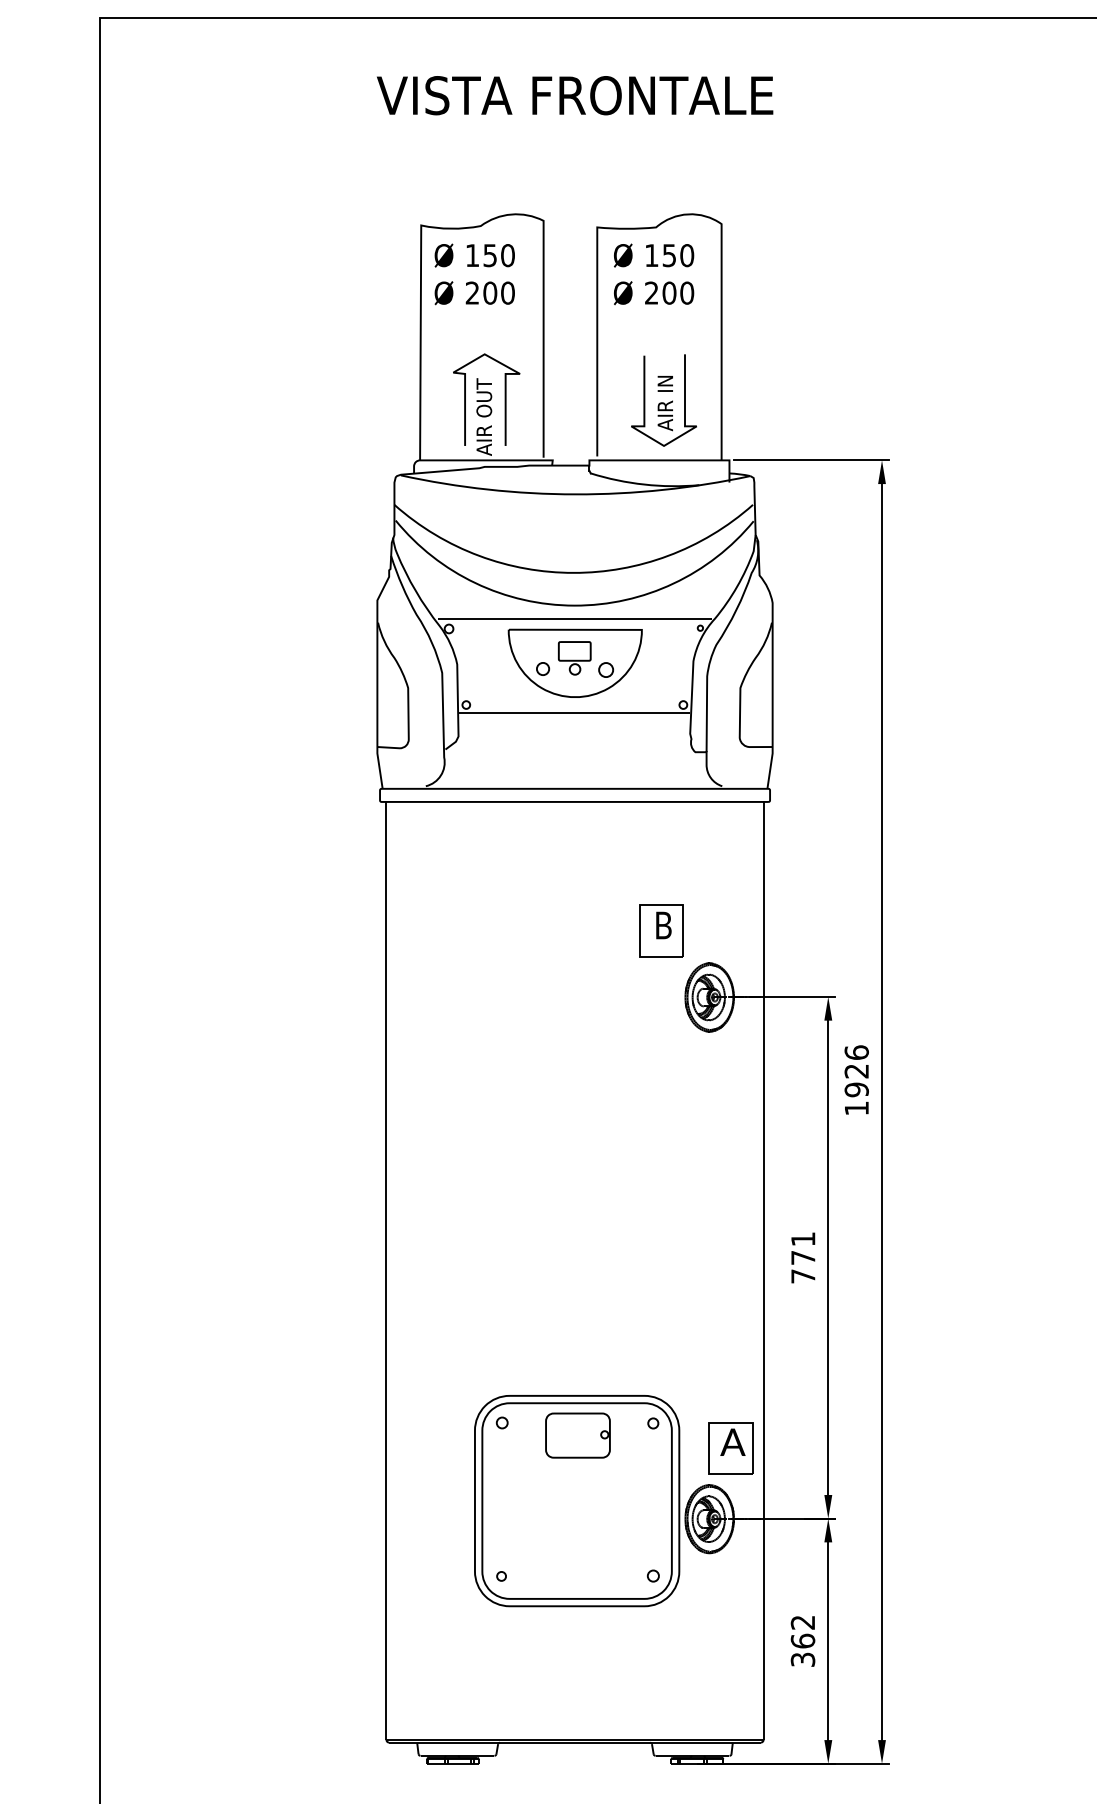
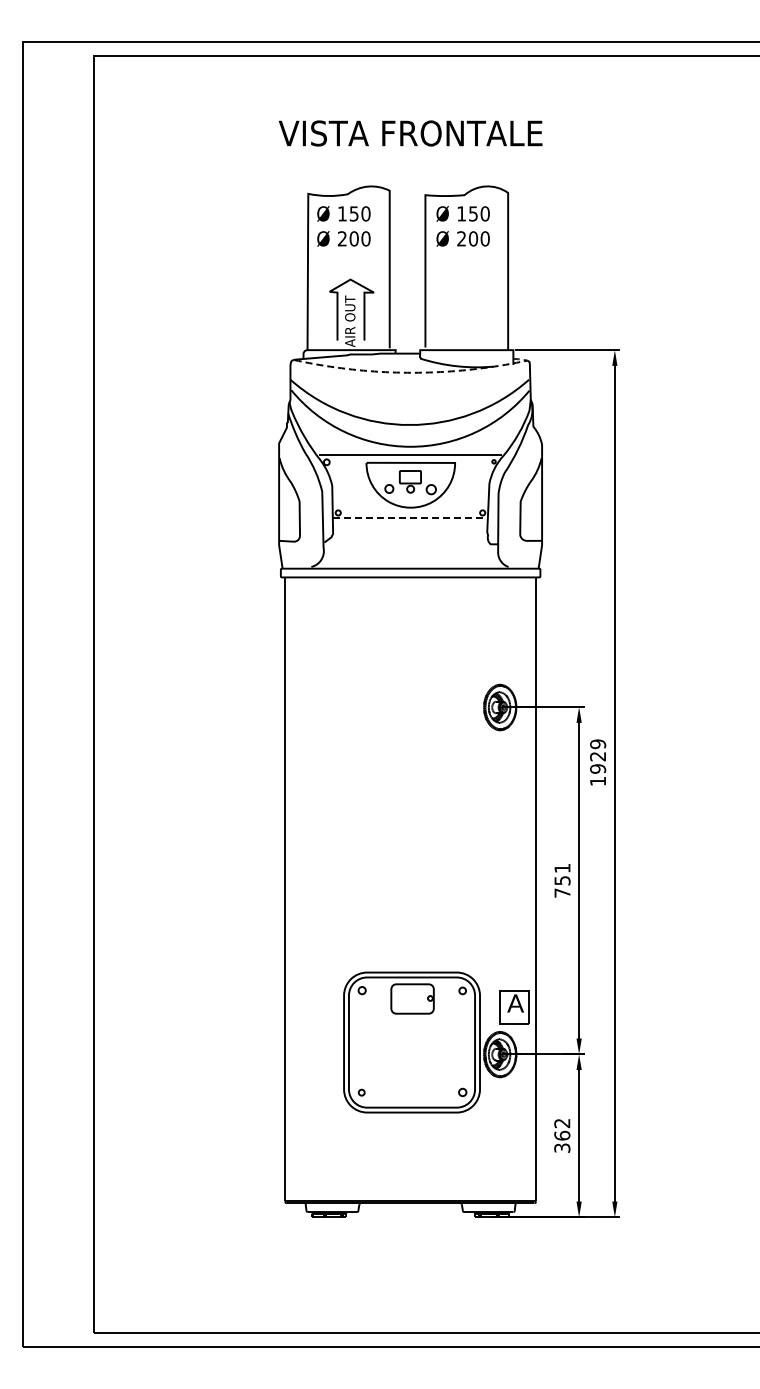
text: (574, 95) -> (410, 133), moved
part: (663, 400) -> (469, 310), removed
line: (589, 493) -> (420, 372), solid -> dashed
line: (574, 713) -> (410, 518), solid -> dashed
part: (662, 931) -> (468, 663), removed
text: (857, 1053) -> (598, 744), 1926 -> 1929
text: (803, 1257) -> (562, 880), 771 -> 751

